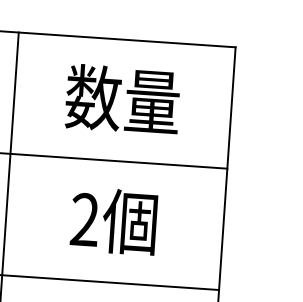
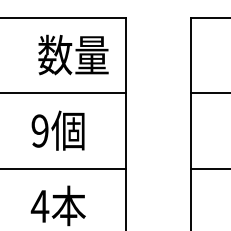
text: (122, 98) -> (73, 54), moved
text: (83, 220) -> (39, 131), 2 -> 9

